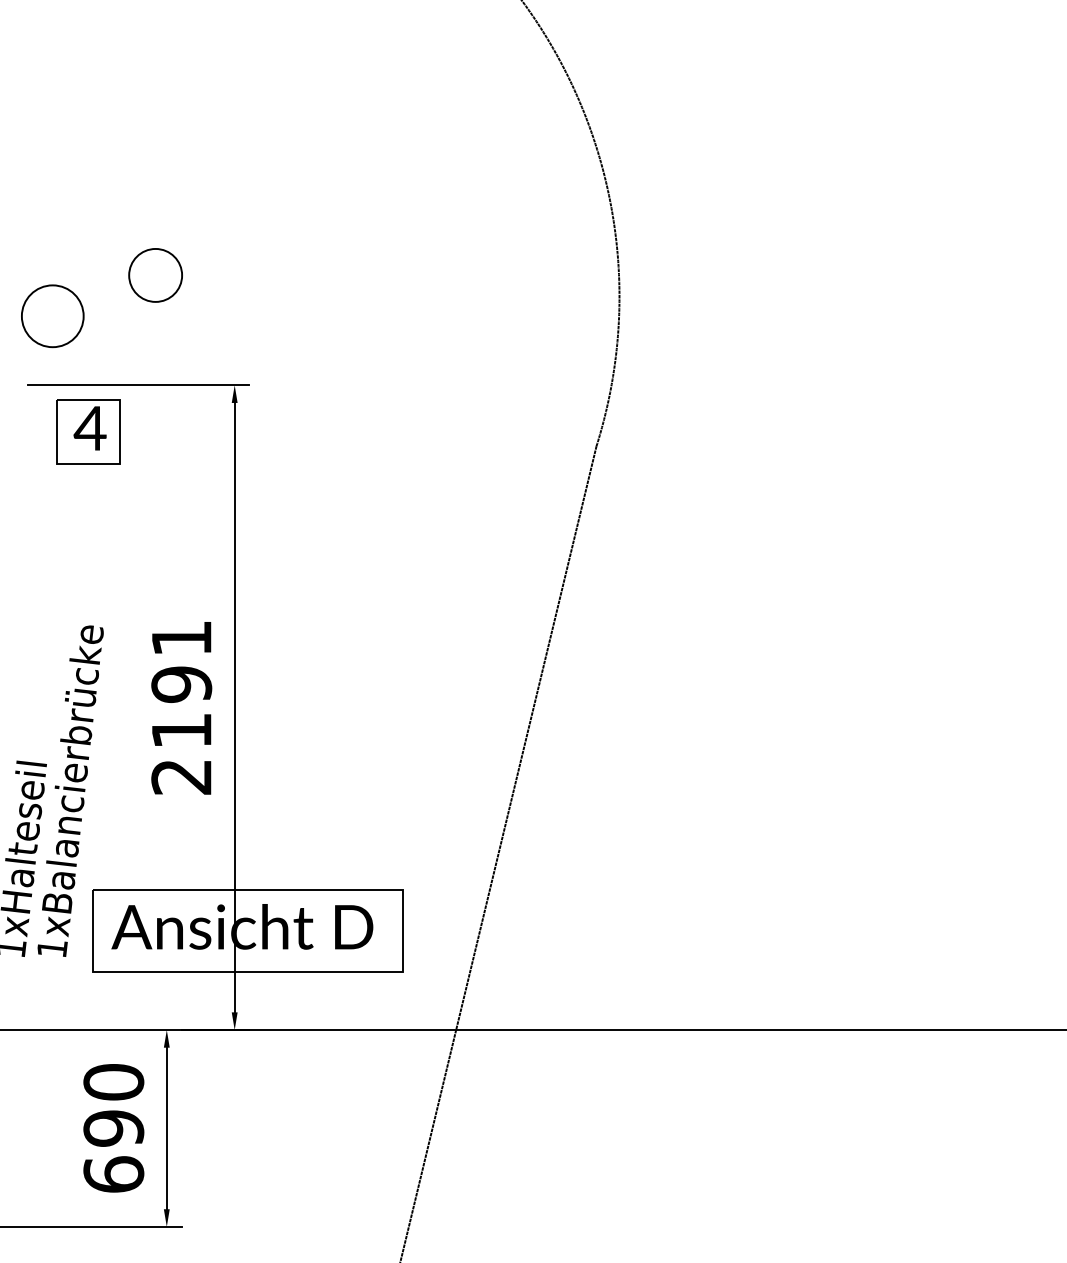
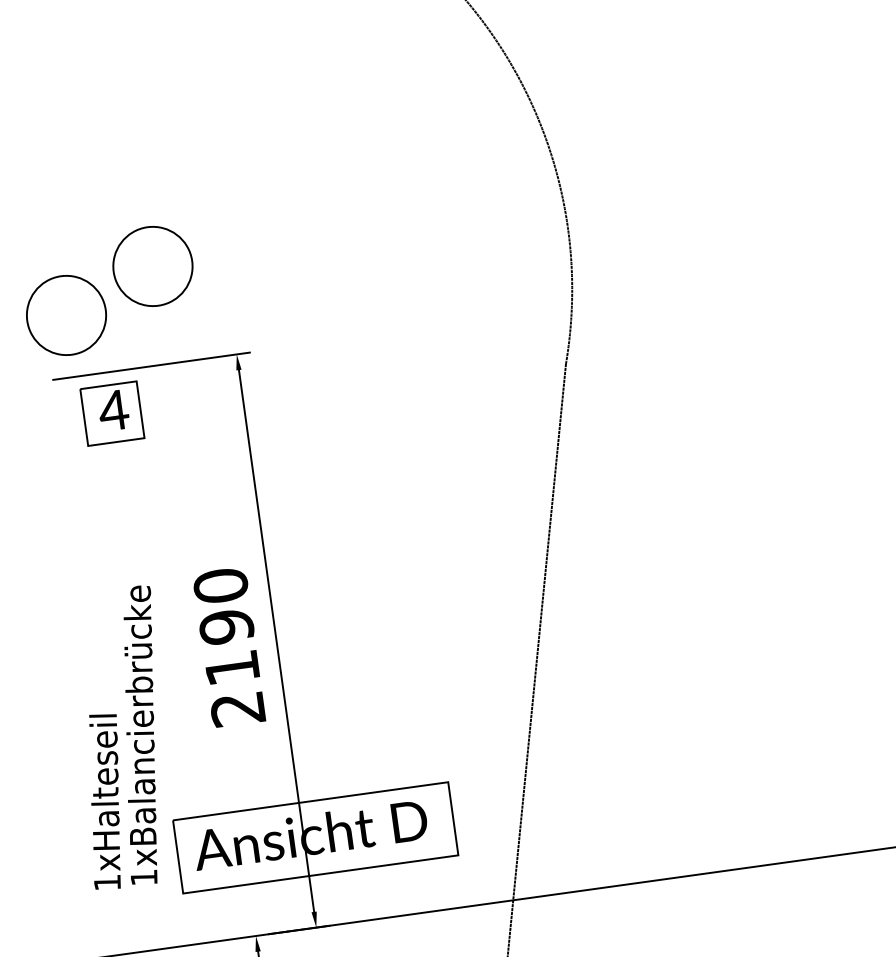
circle: (155, 275) -> (152, 266), size x1.67
circle: (52, 316) -> (66, 315), size x1.43
text: (181, 638) -> (220, 586), 2191 -> 2190

